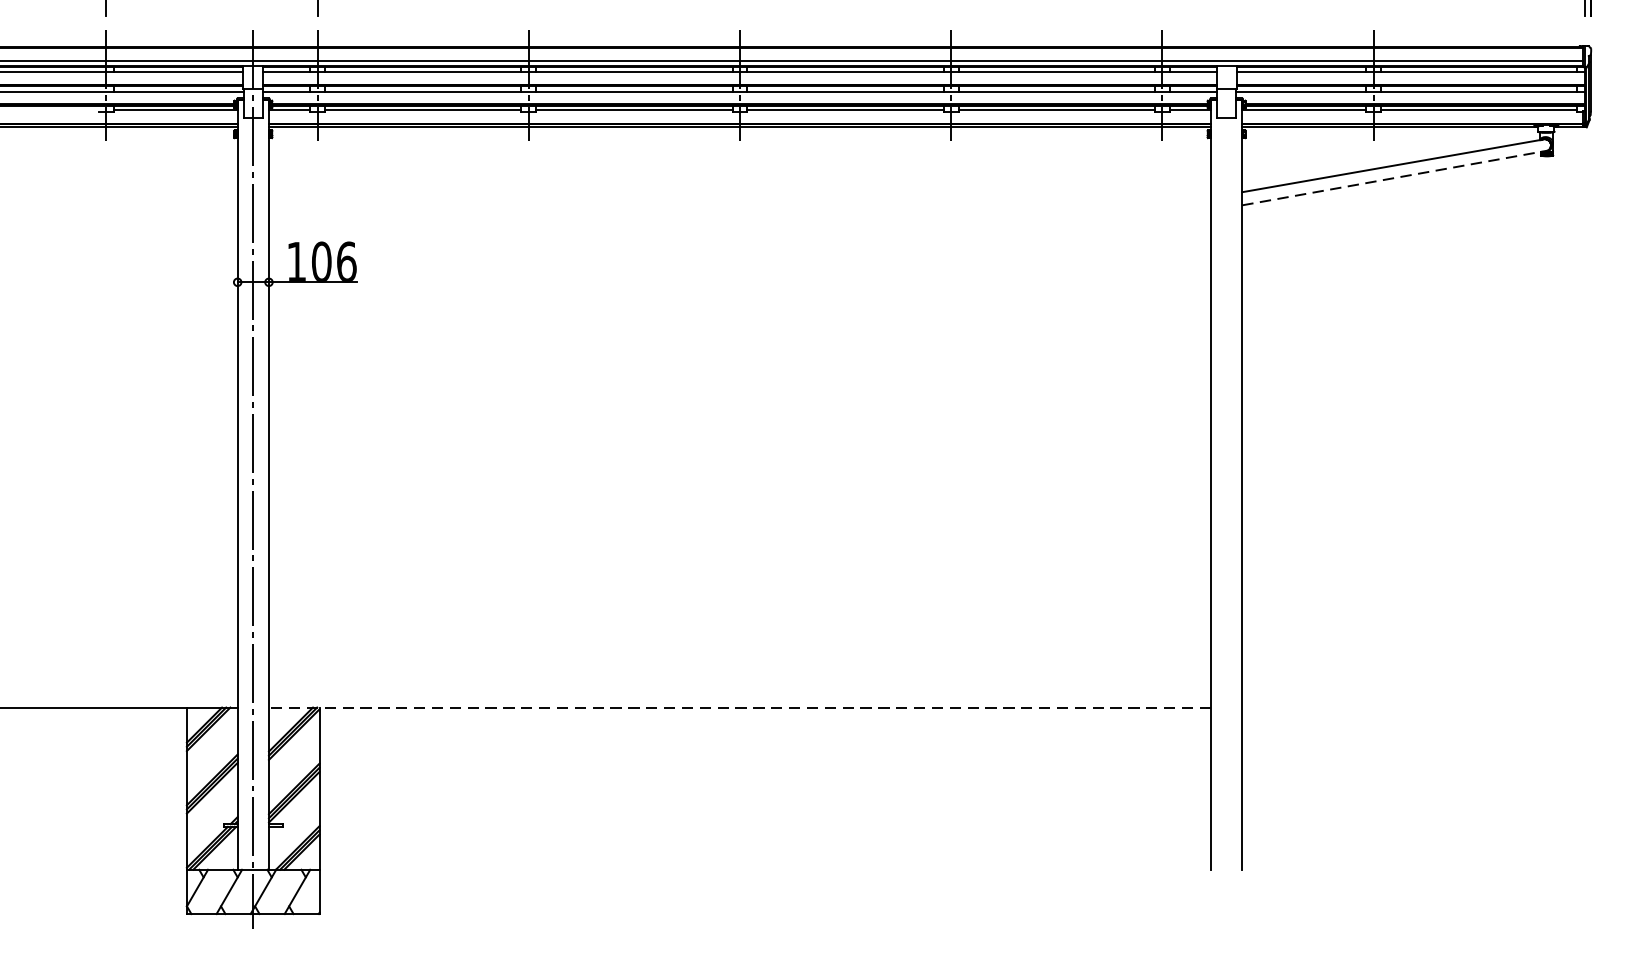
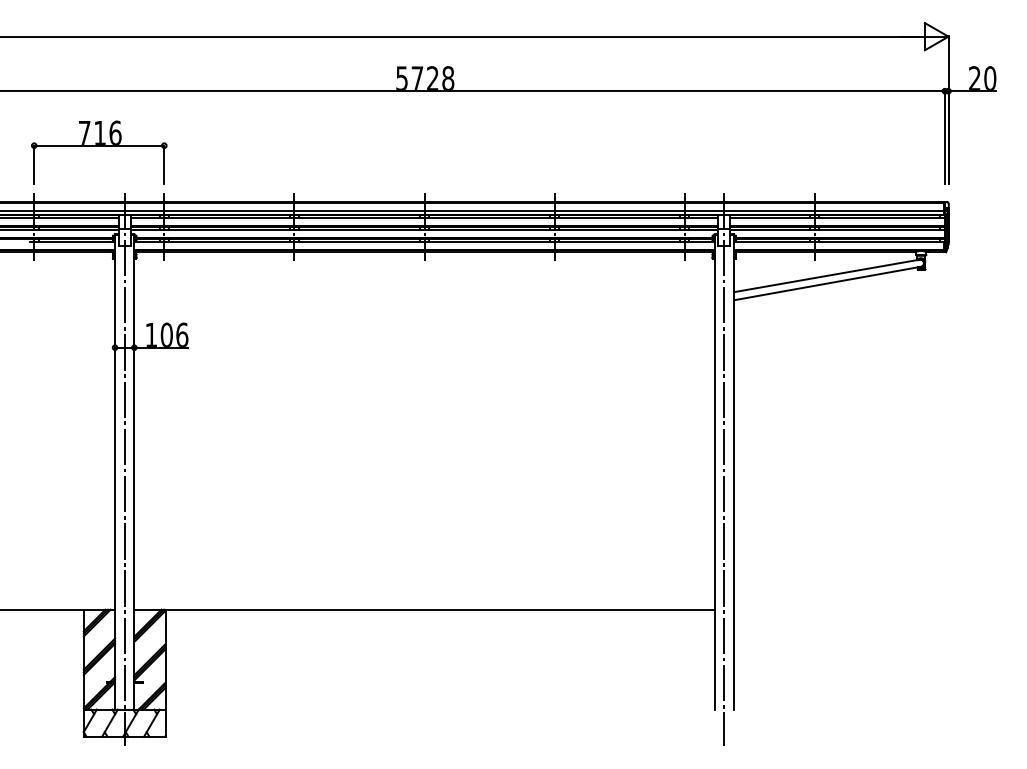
line: (1395, 178) -> (828, 283), dashed -> solid
line: (1226, 478) -> (724, 468), added
line: (739, 707) -> (424, 609), dashed -> solid

